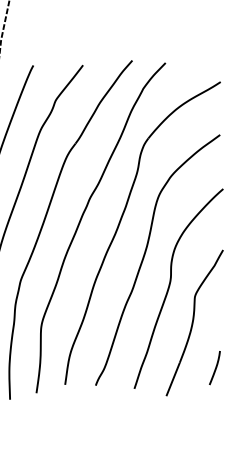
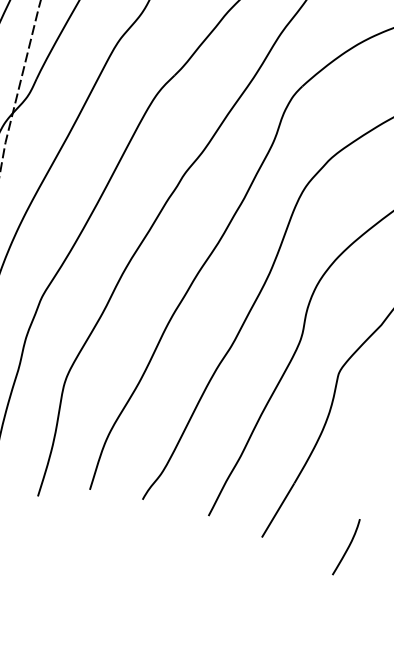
curve: (215, 368) -> (347, 548), moved

